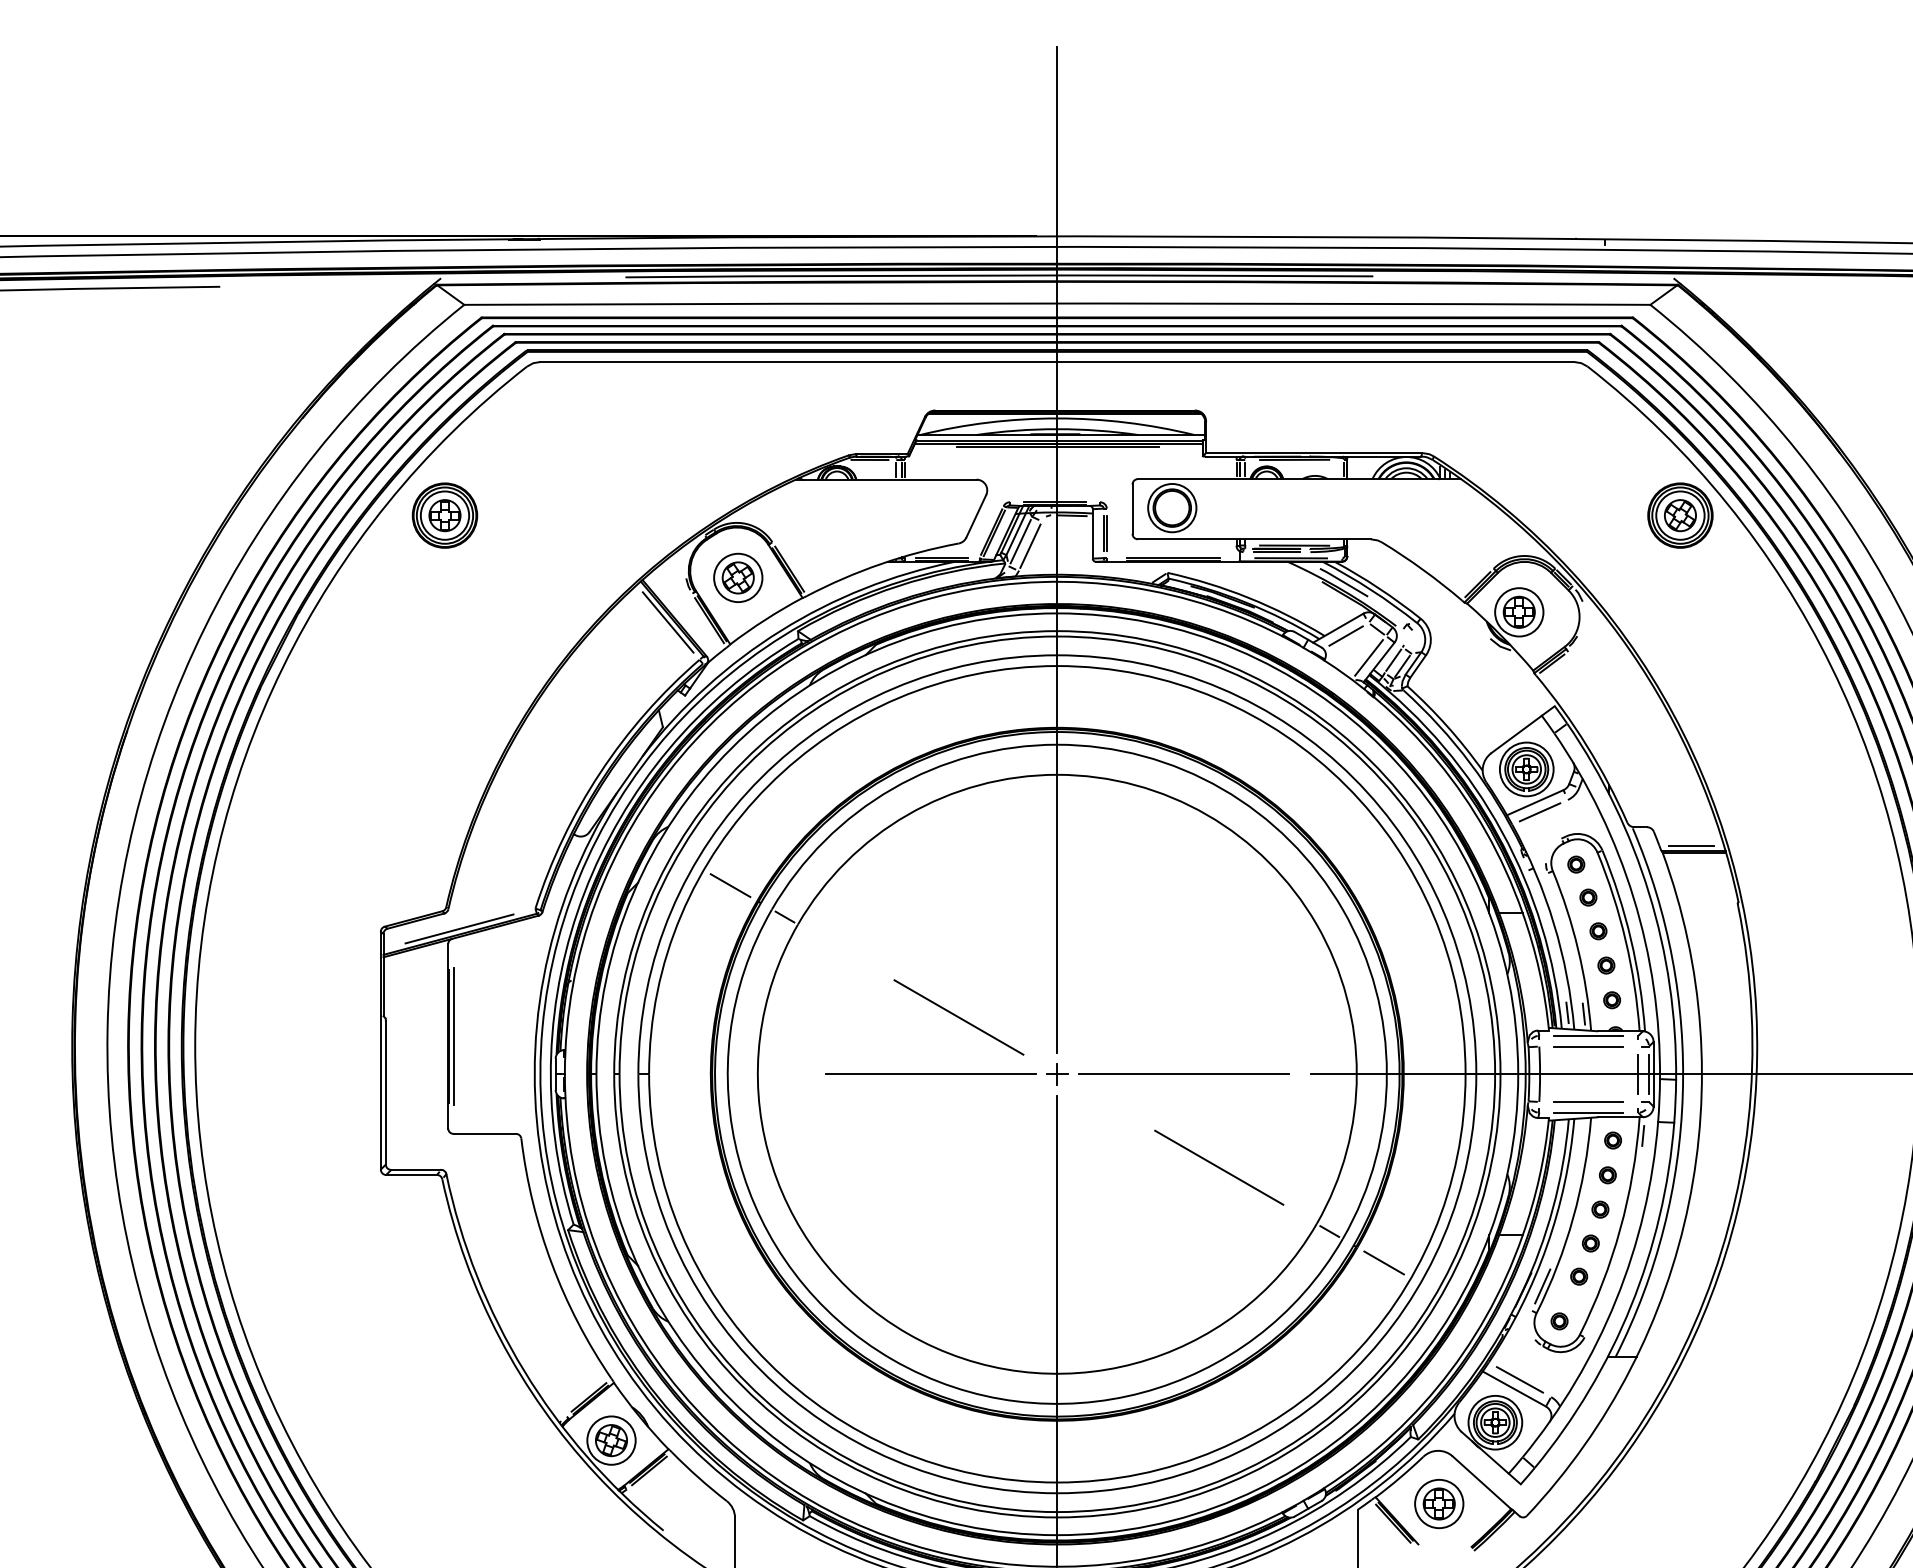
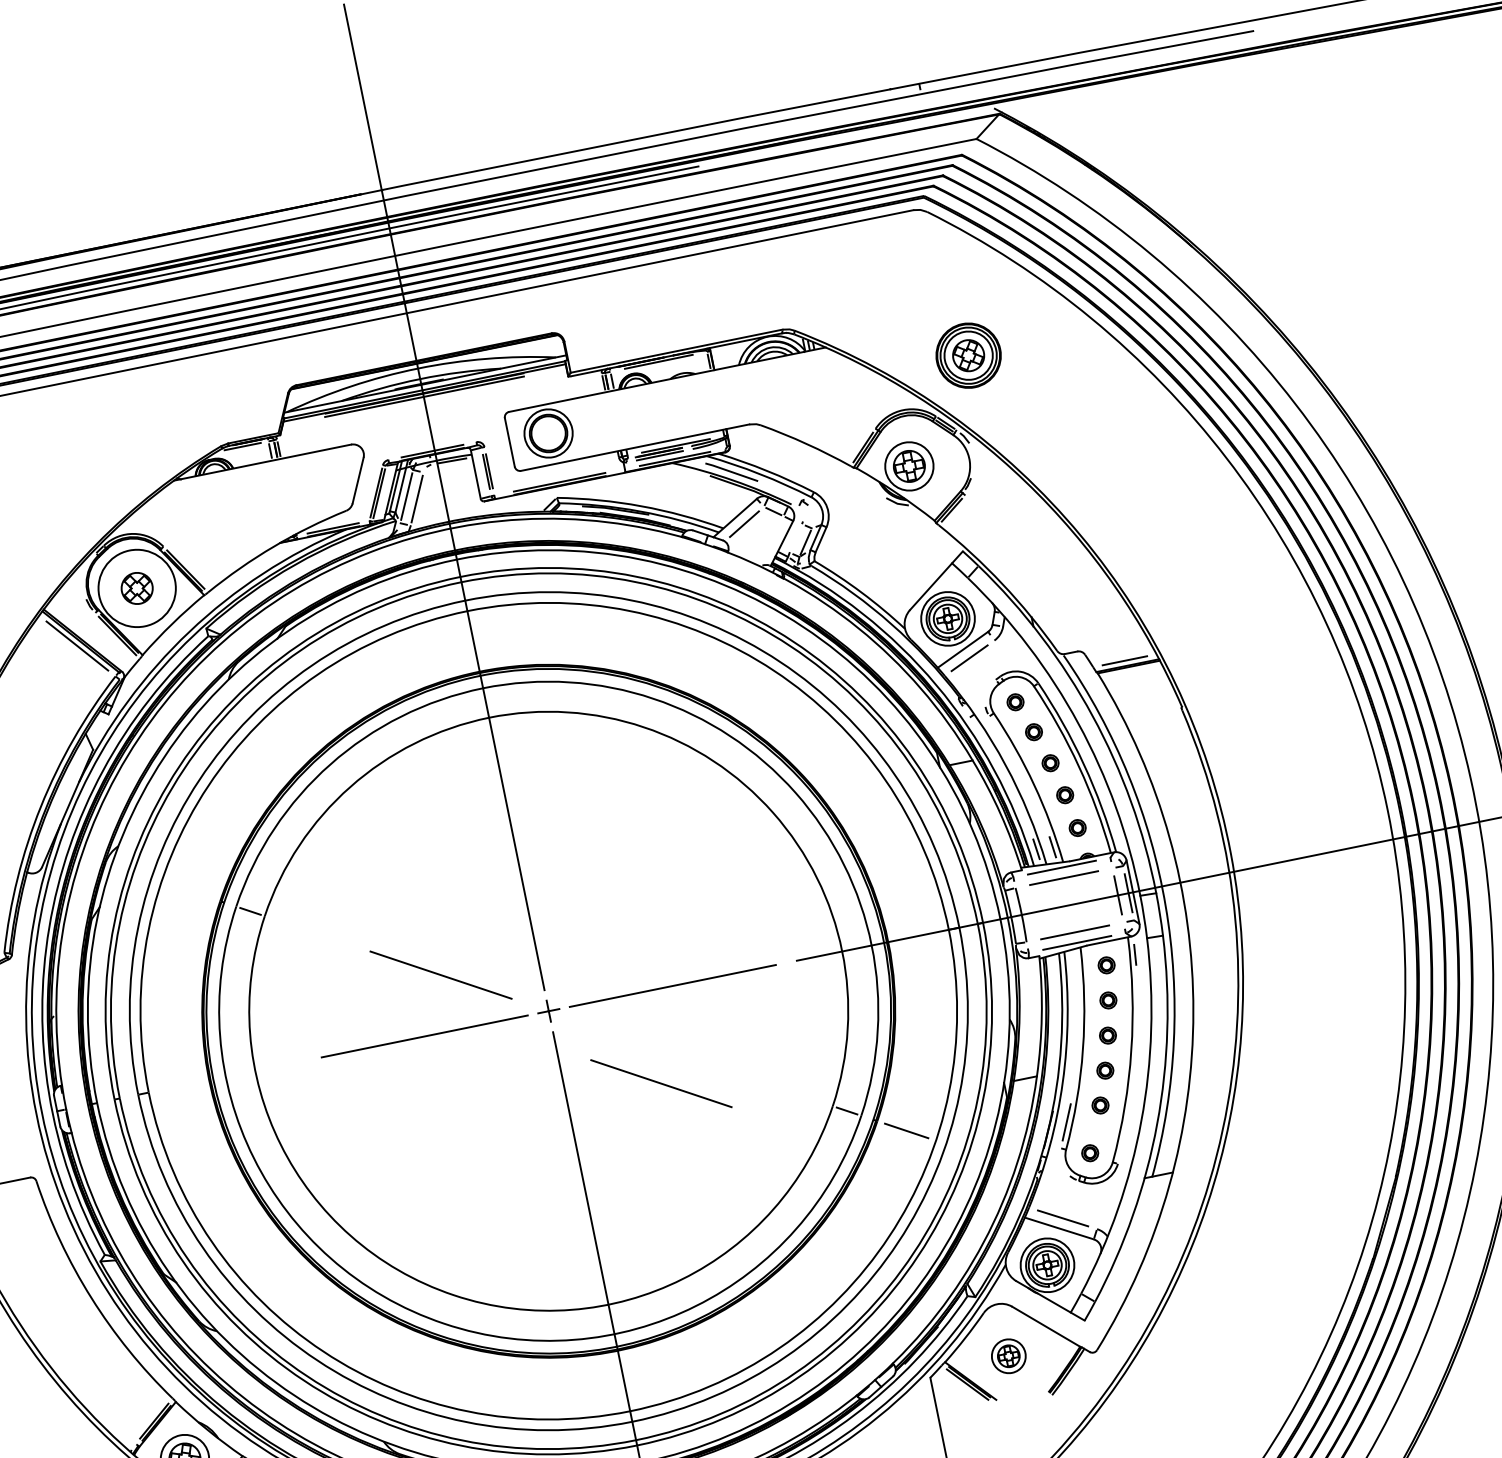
part: (1680, 515) -> (968, 355), moved
circle: (738, 577) -> (137, 587), size x1.6
line: (1368, 657) -> (770, 540), removed
line: (1393, 659) -> (795, 537), removed
line: (730, 885) -> (190, 891), removed
line: (1219, 1167) -> (661, 1083), moved
part: (1439, 1504) -> (1009, 1356), size x0.7

